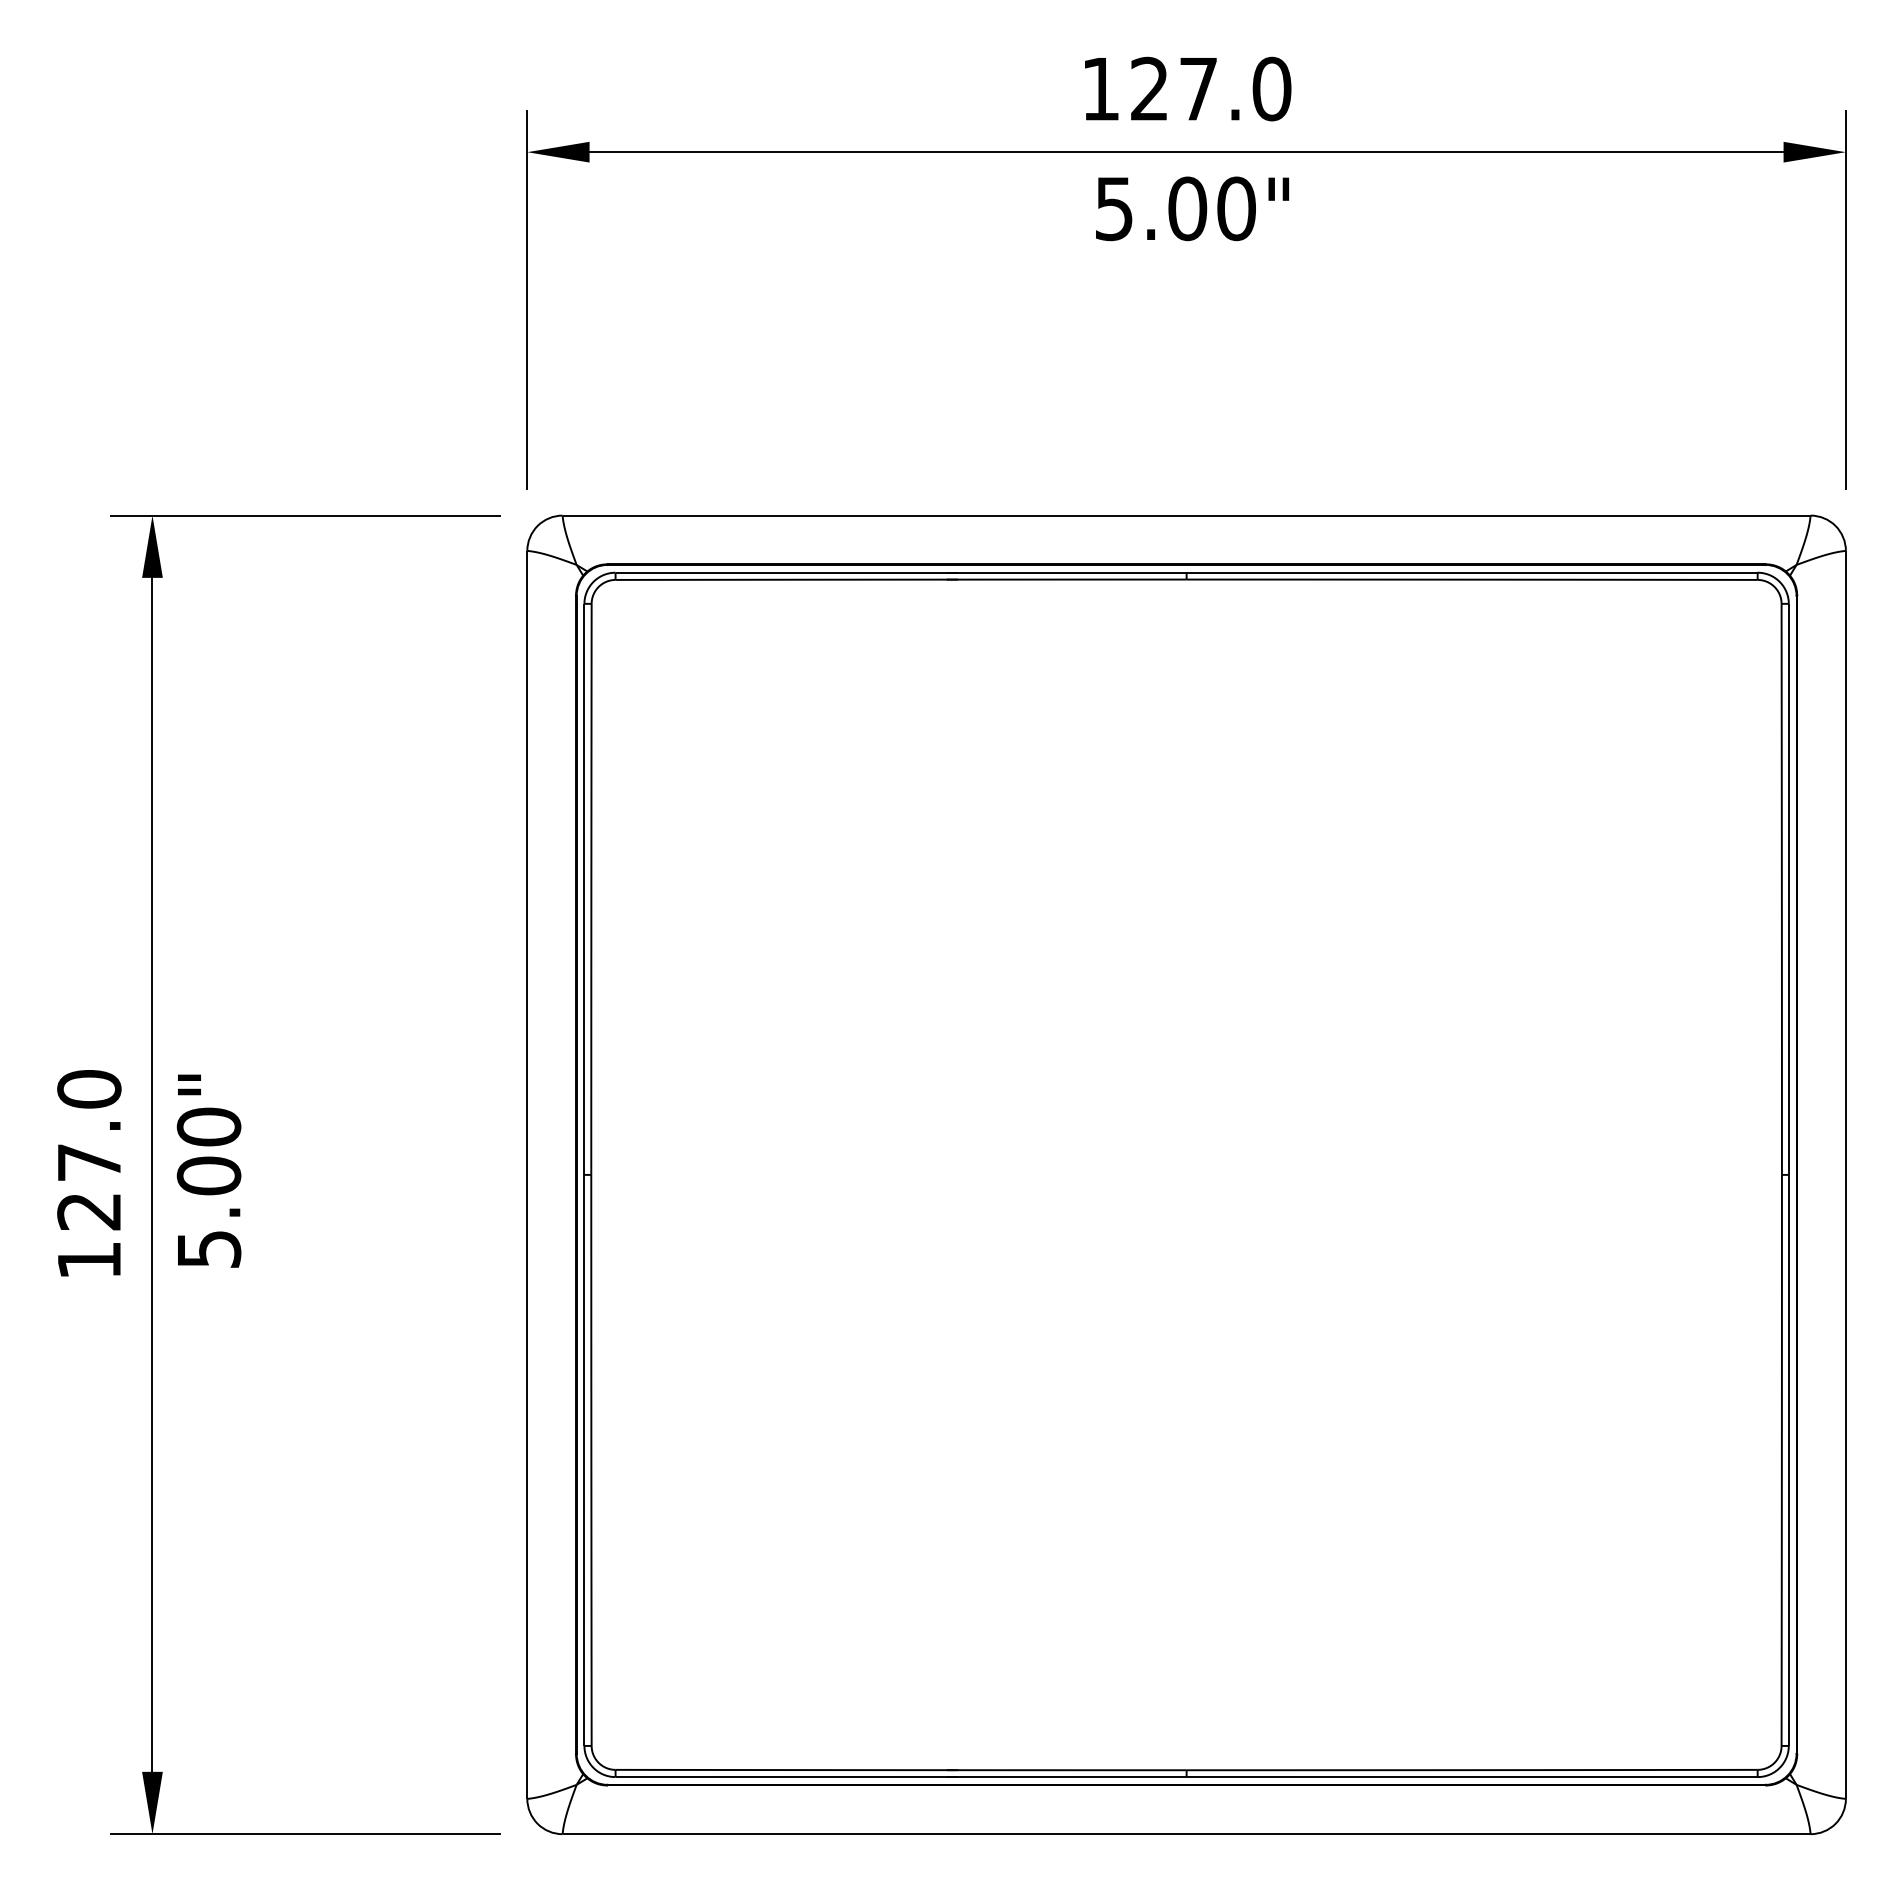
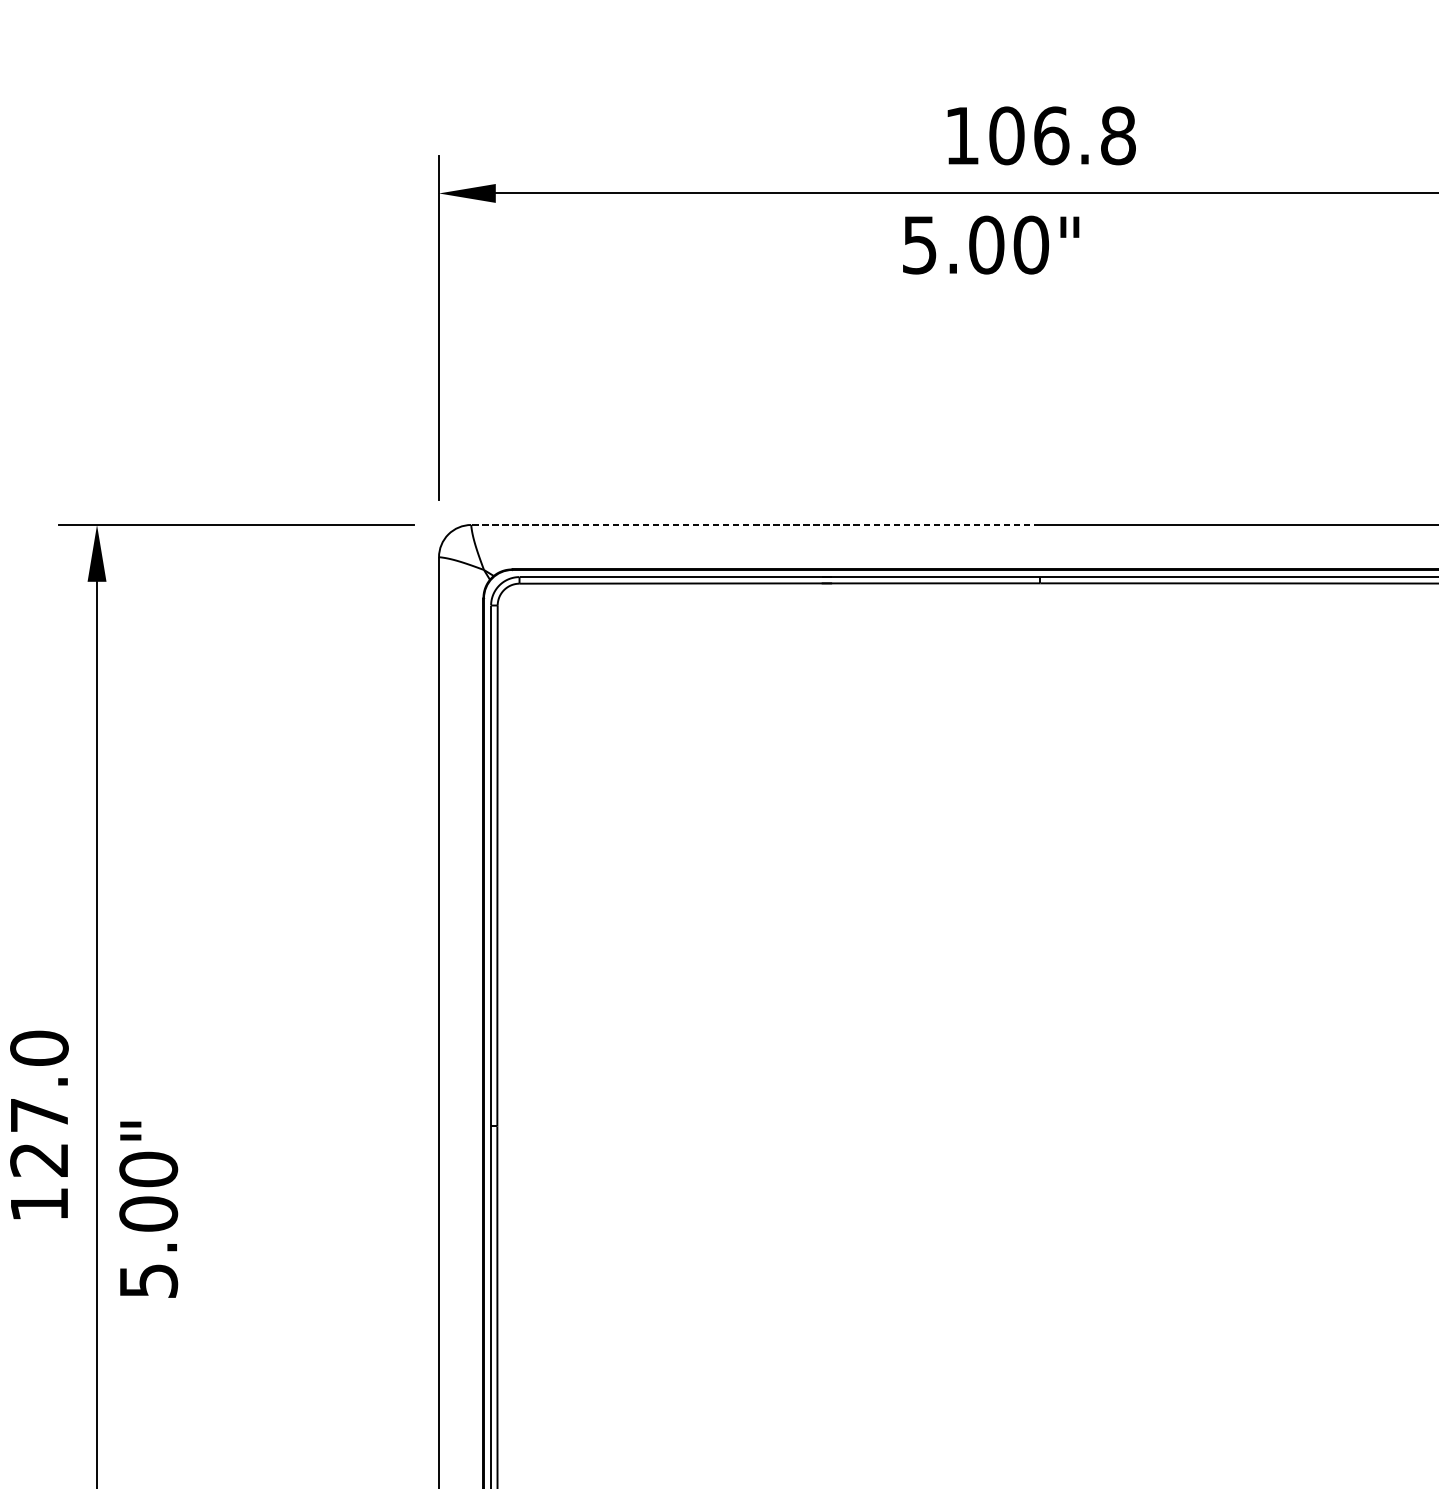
text: (1210, 88) -> (1062, 135), 127.0 -> 106.8
text: (1192, 208) -> (991, 244), moved
line: (874, 515) -> (755, 524), solid -> dashed
text: (208, 1170) -> (148, 1209), moved

